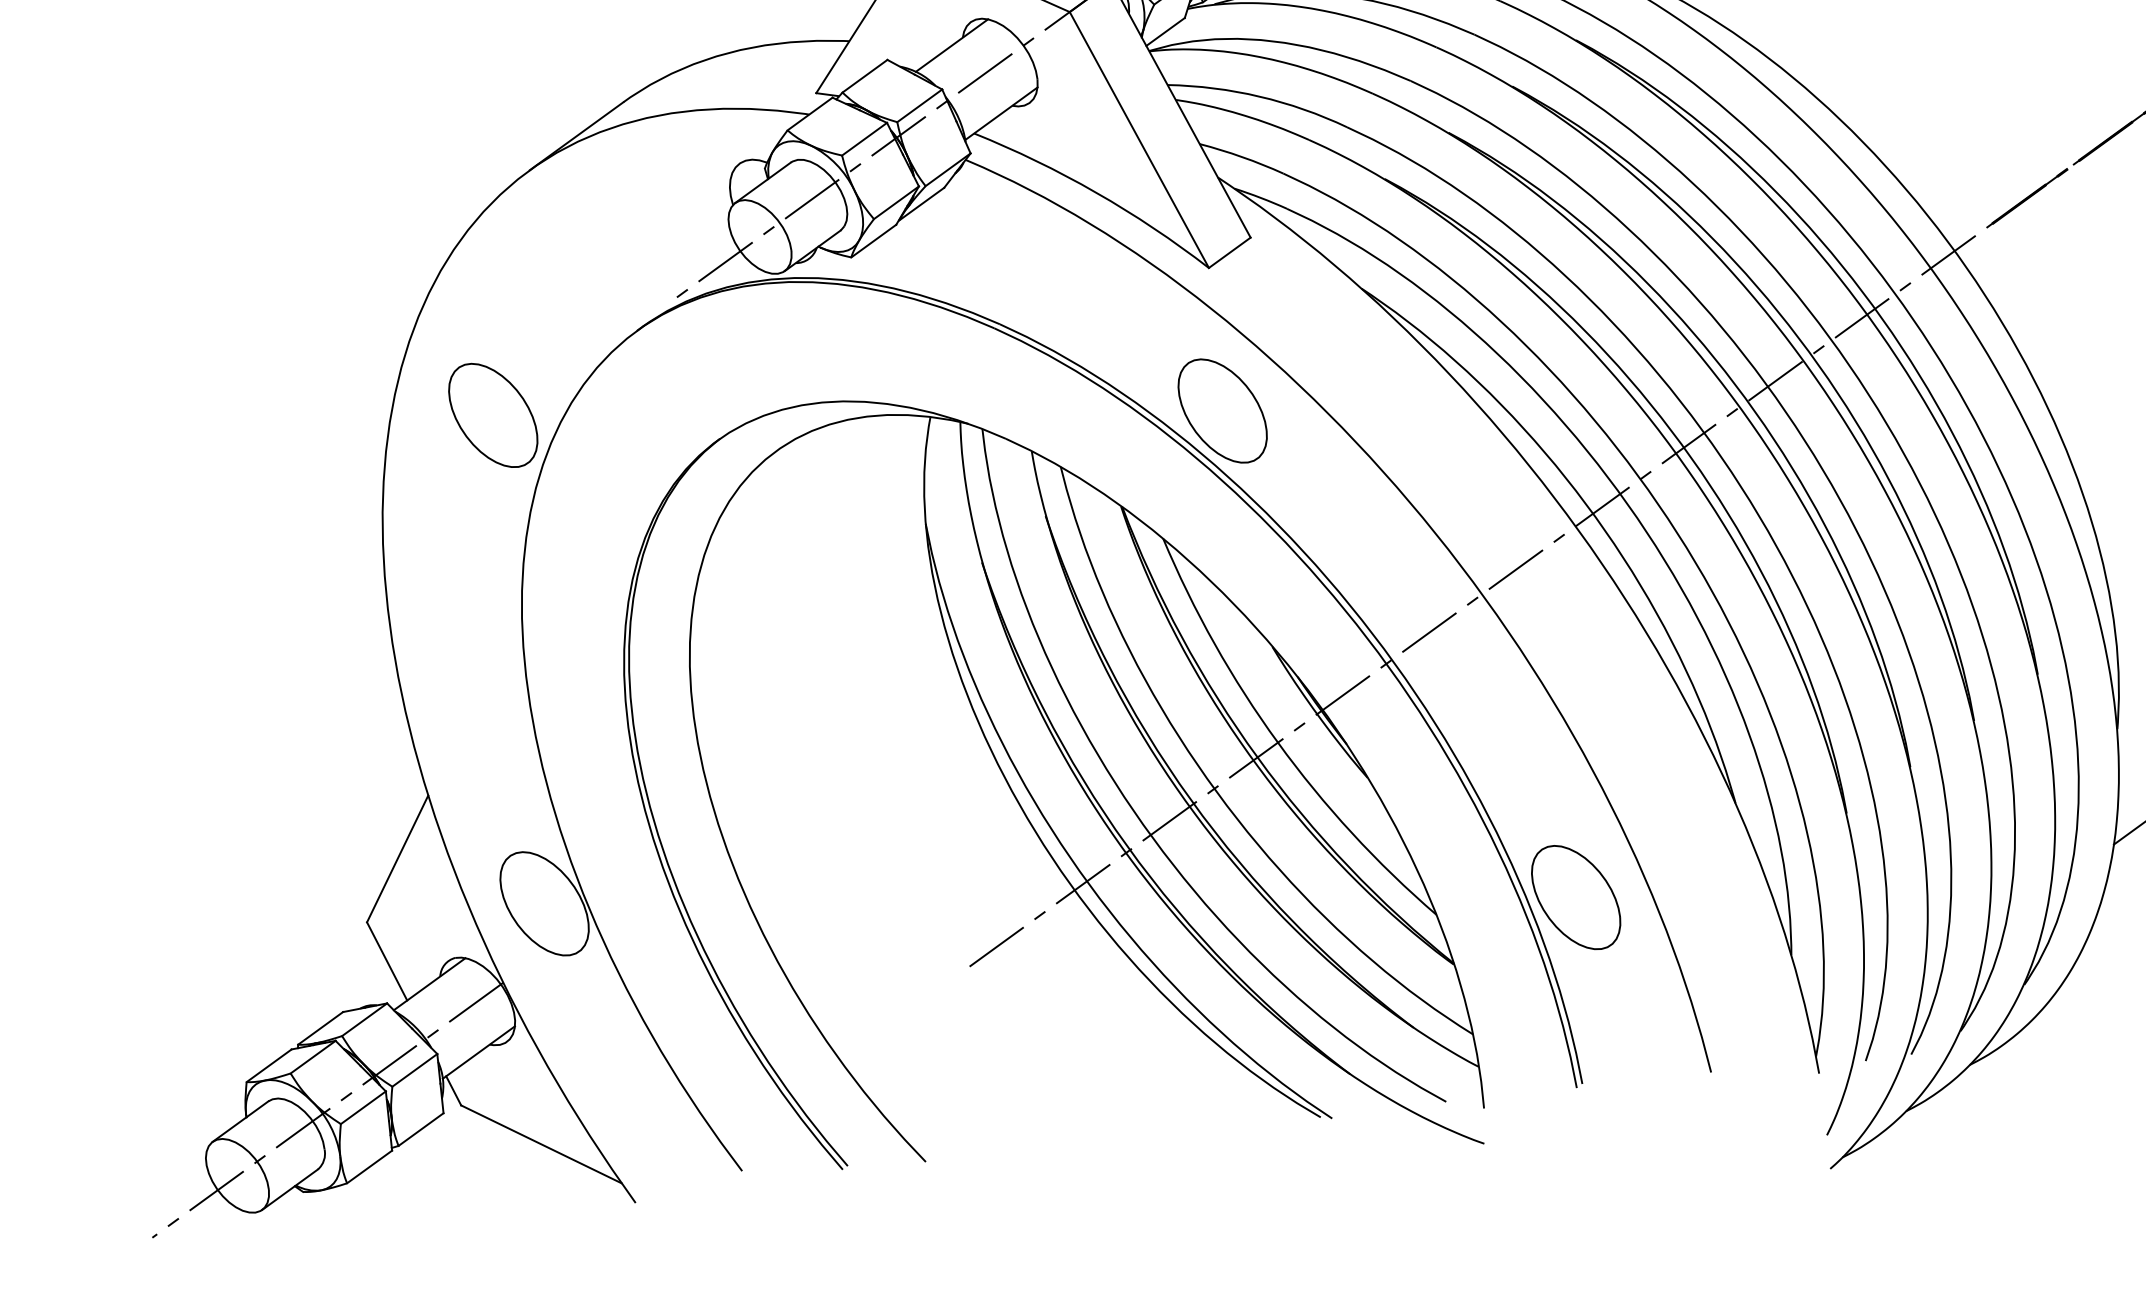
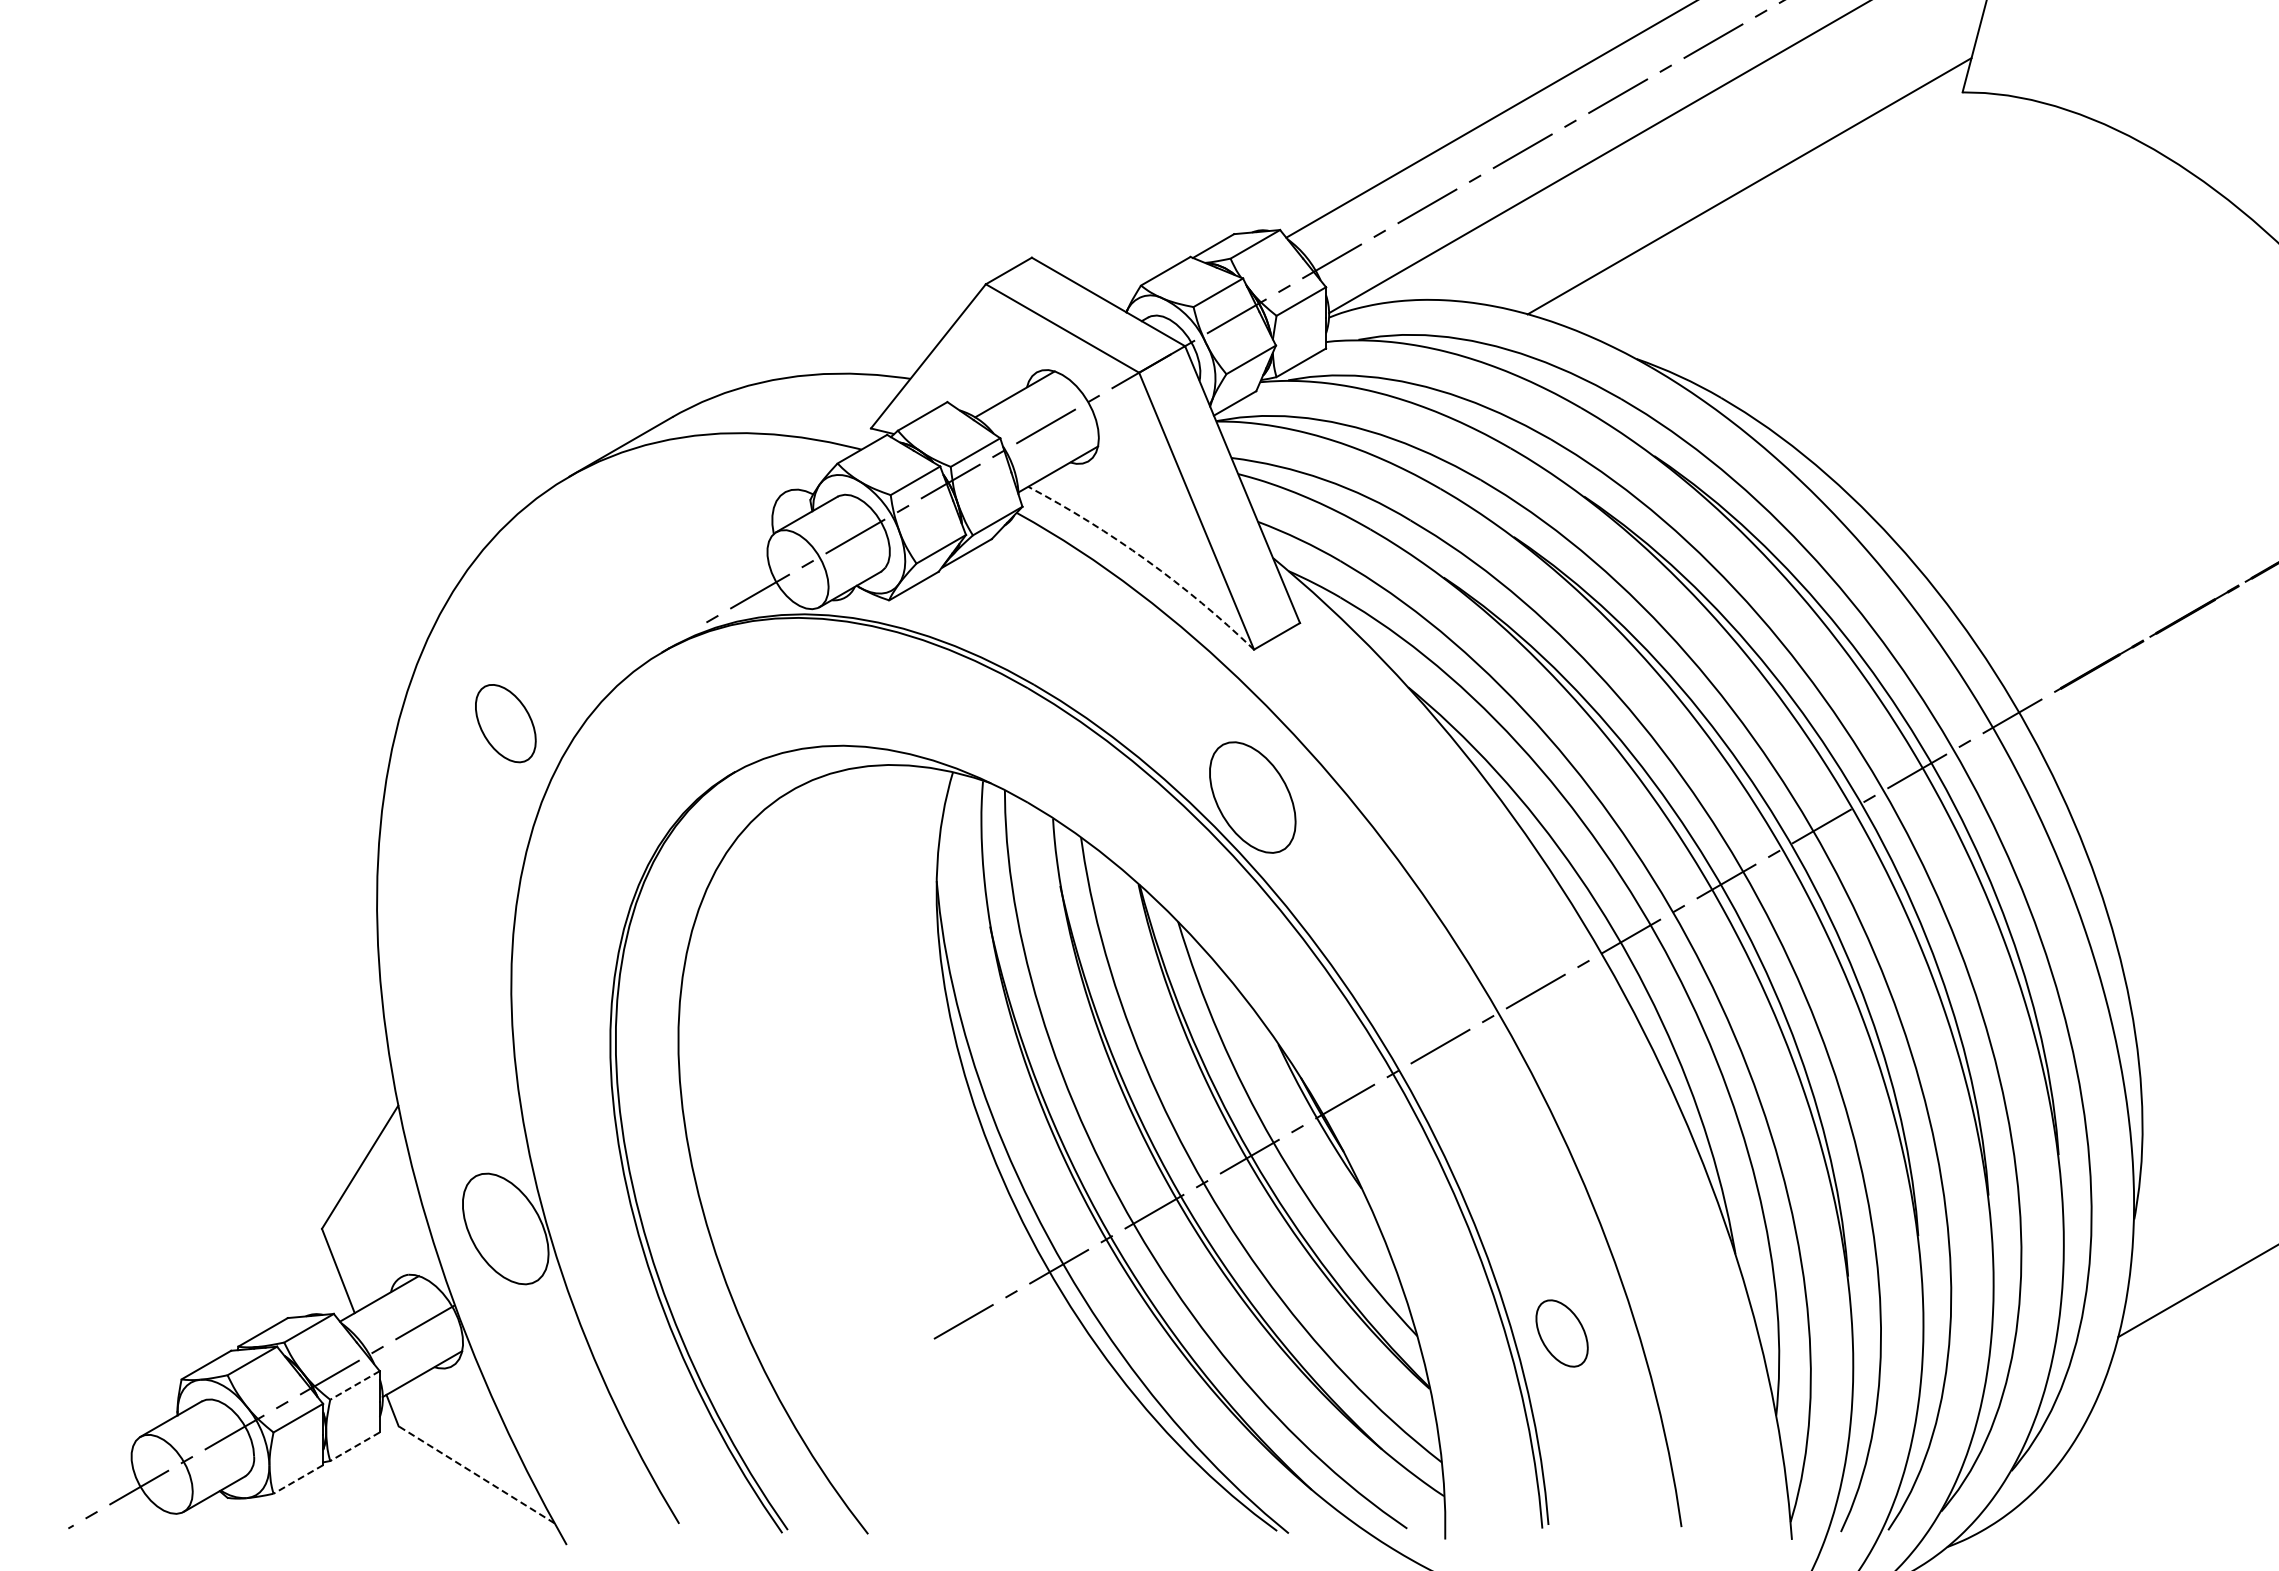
arc: (1095, 192) -> (1146, 560), solid -> dashed
part: (493, 415) -> (505, 723), size x0.7
part: (1575, 897) -> (1561, 1333), size x0.6
line: (415, 1070) -> (355, 1385), solid -> dashed
line: (421, 1129) -> (355, 1446), solid -> dashed
line: (541, 1144) -> (476, 1474), solid -> dashed
line: (369, 1166) -> (298, 1479), solid -> dashed

